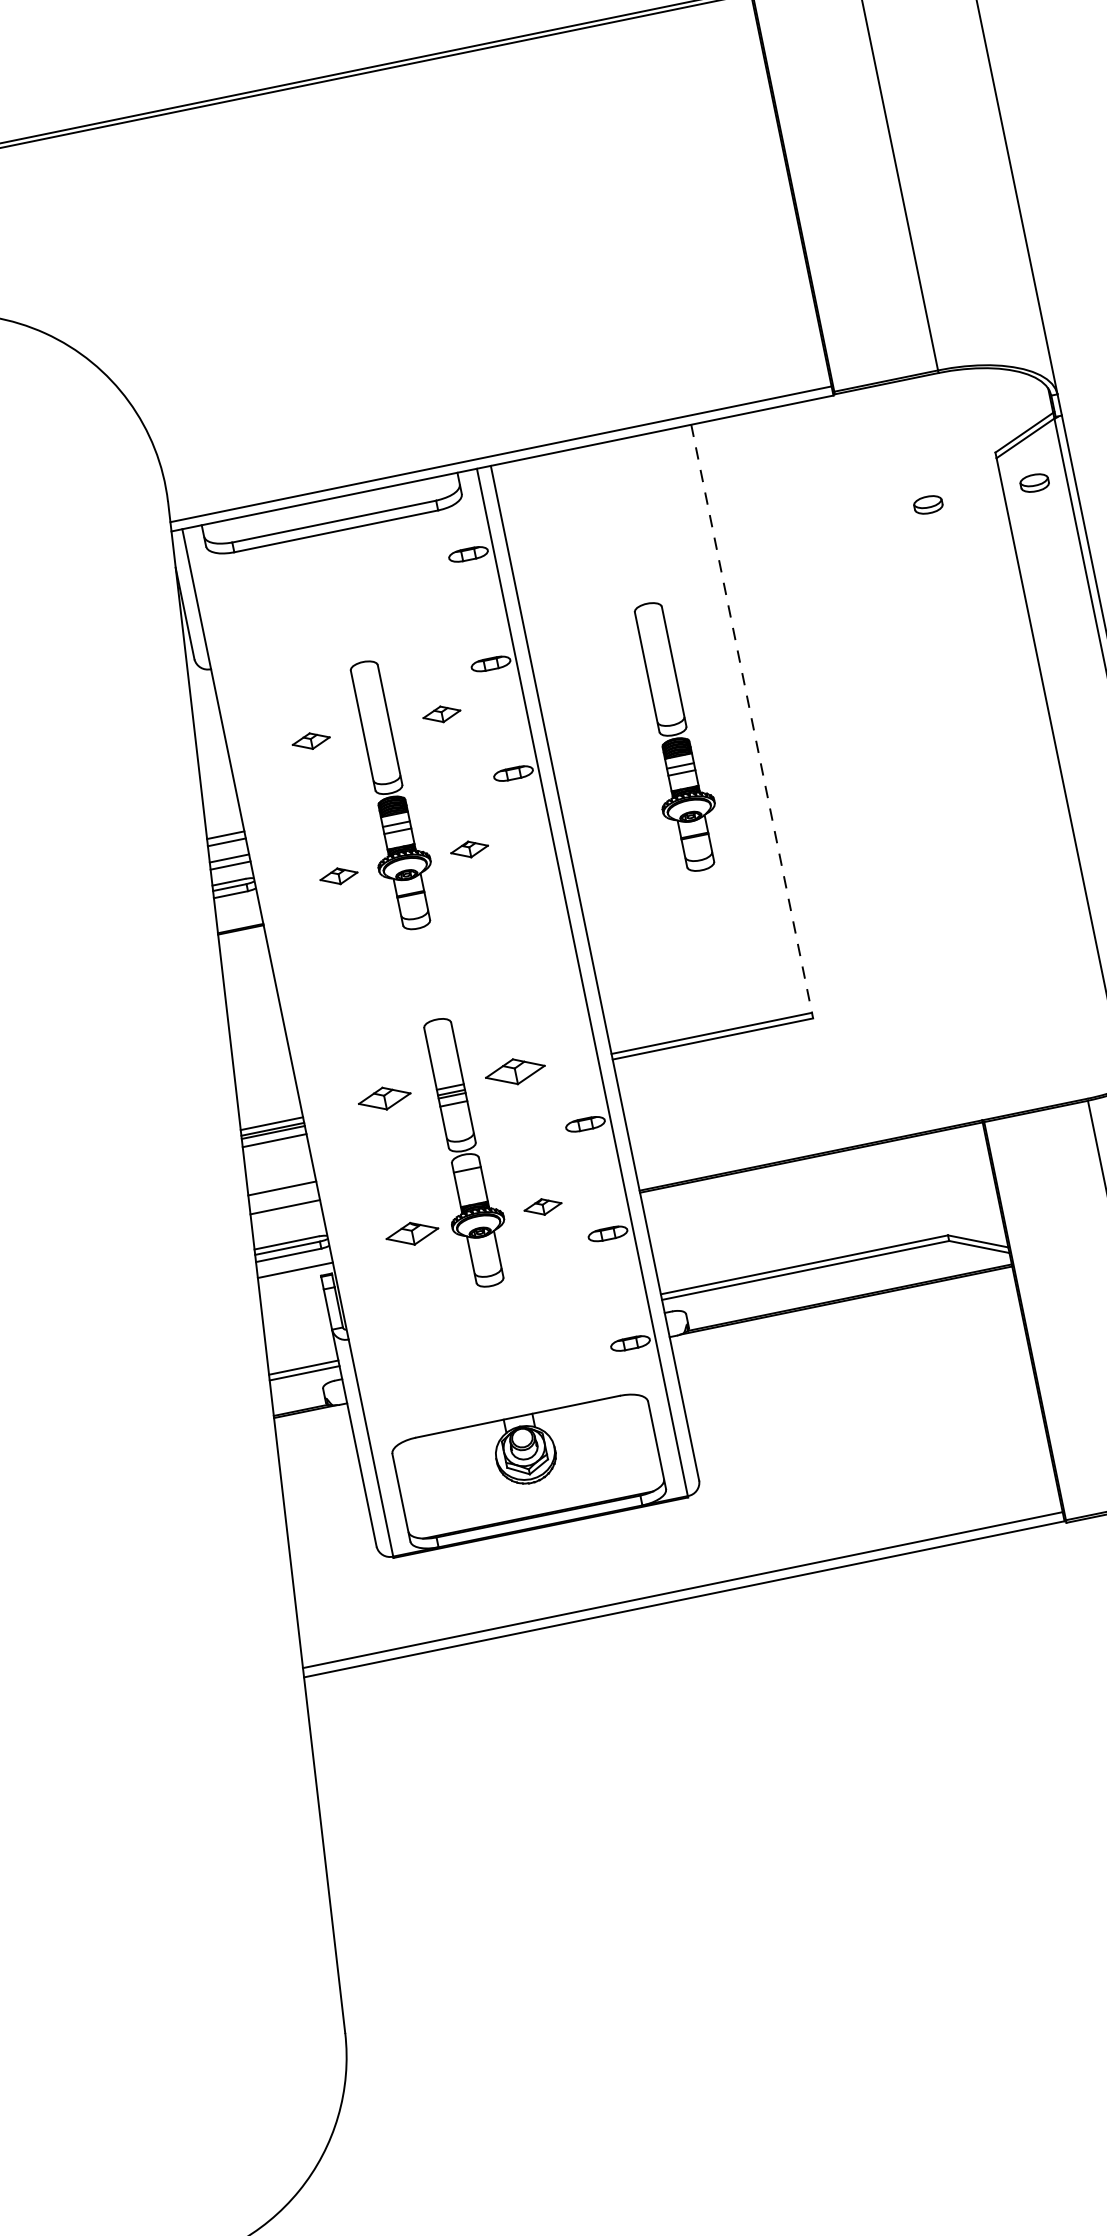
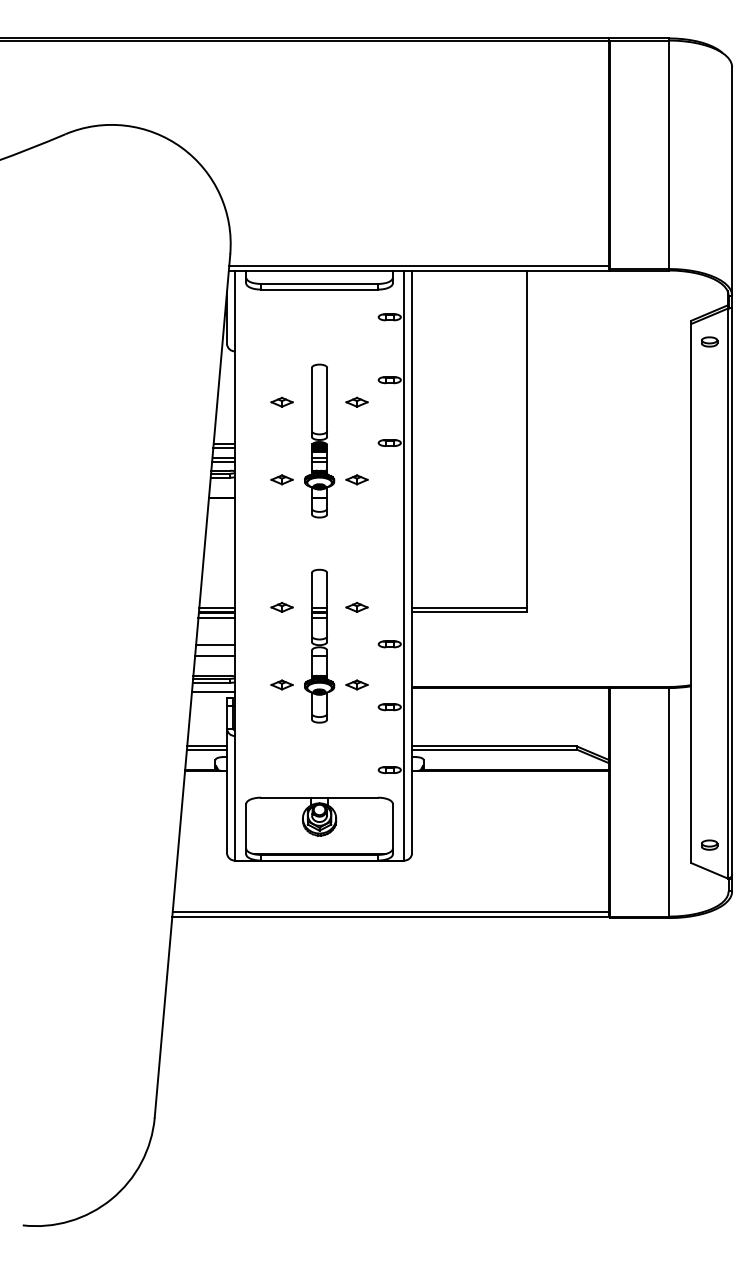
part: (928, 504) -> (648, 341), removed
line: (752, 721) -> (527, 441), dashed -> solid
part: (674, 736) -> (482, 440), removed
part: (514, 1072) -> (356, 607), size x0.62
part: (383, 1098) -> (281, 607), size x0.71
part: (411, 1233) -> (281, 684), size x0.71

